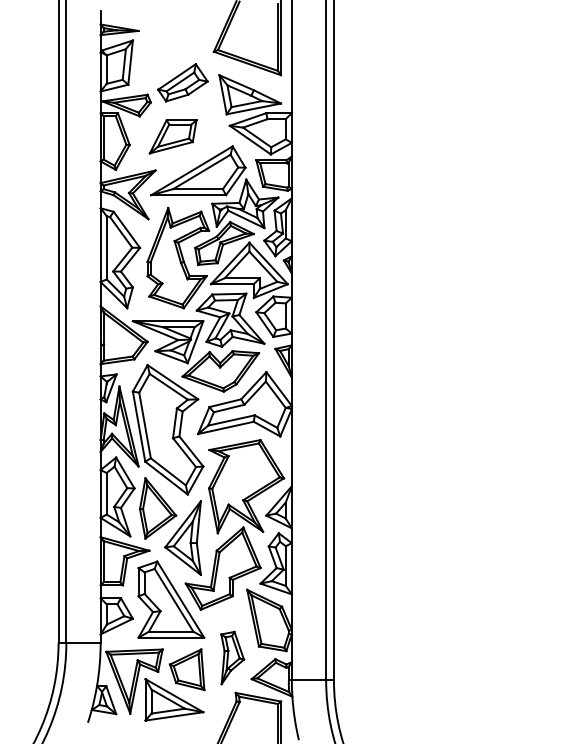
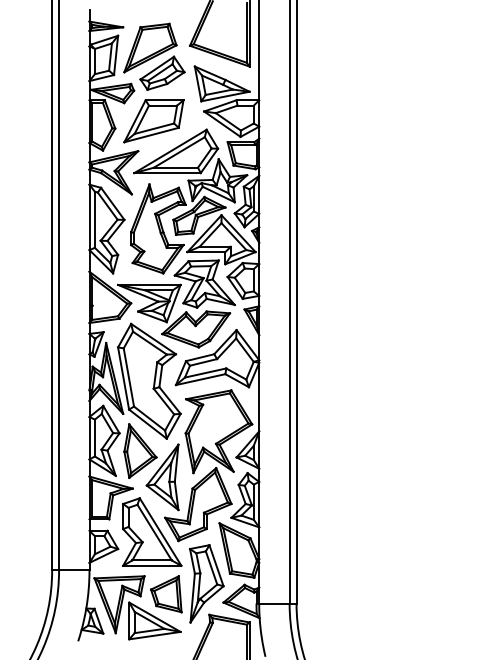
part: (168, 54) -> (149, 48), added
part: (172, 136) -> (153, 120), size x1.43
part: (232, 657) -> (206, 583), size x1.67

